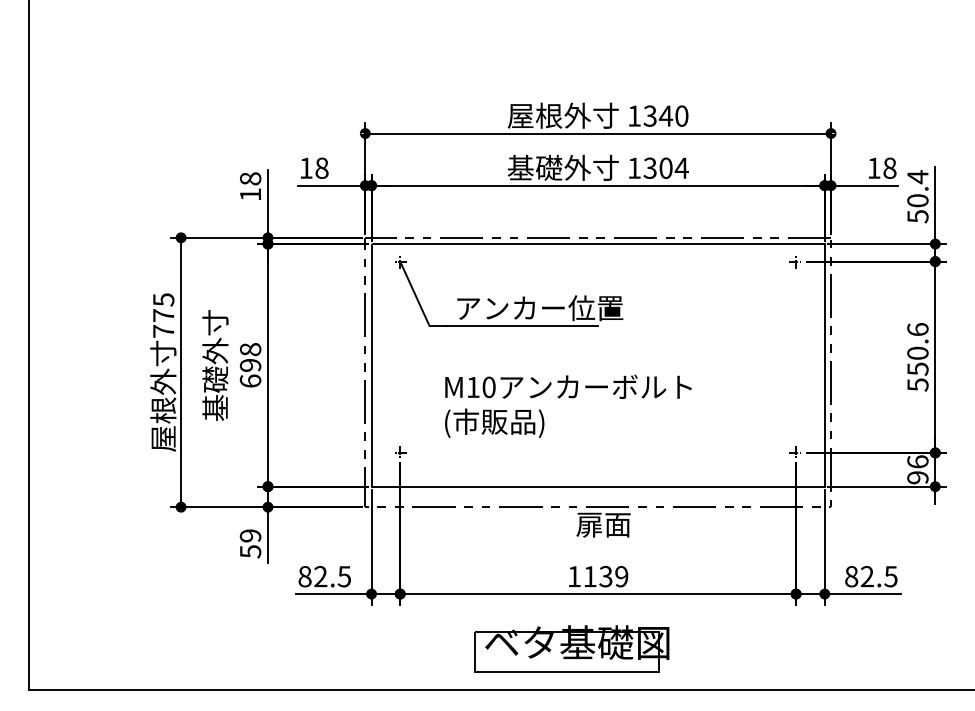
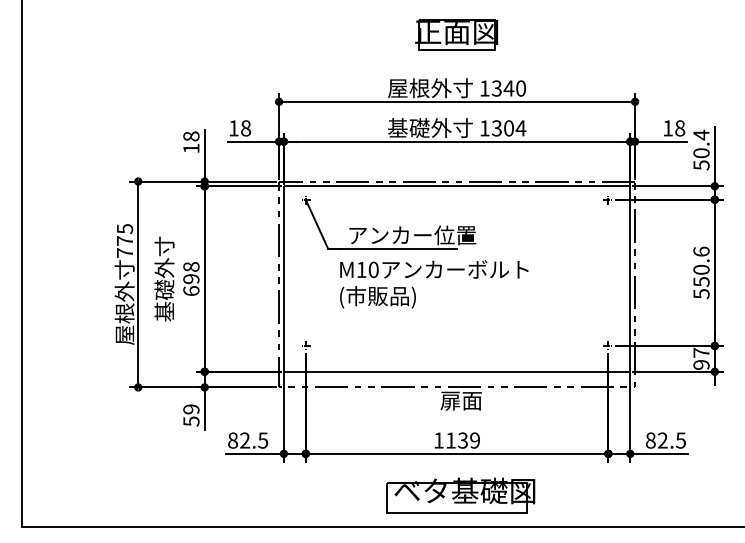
part: (597, 45) -> (456, 34), added
text: (568, 405) -> (434, 283), moved
text: (917, 461) -> (701, 352), 96 -> 97
part: (571, 648) -> (460, 495), moved

